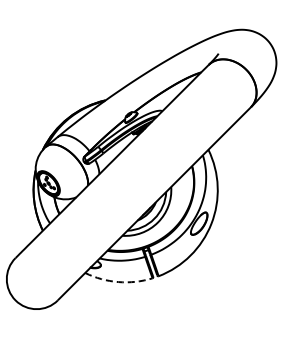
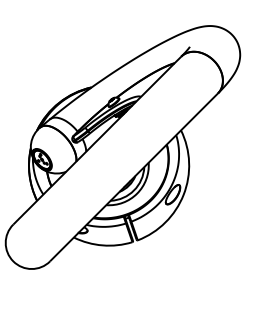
arc: (118, 282) -> (102, 245), dashed -> solid

